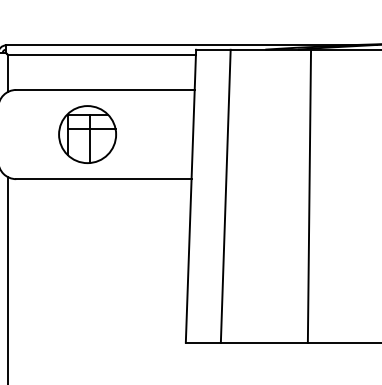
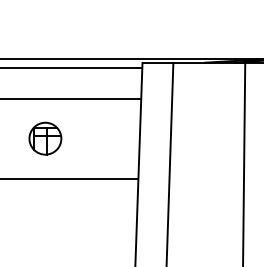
part: (87, 134) -> (45, 138), size x0.62

